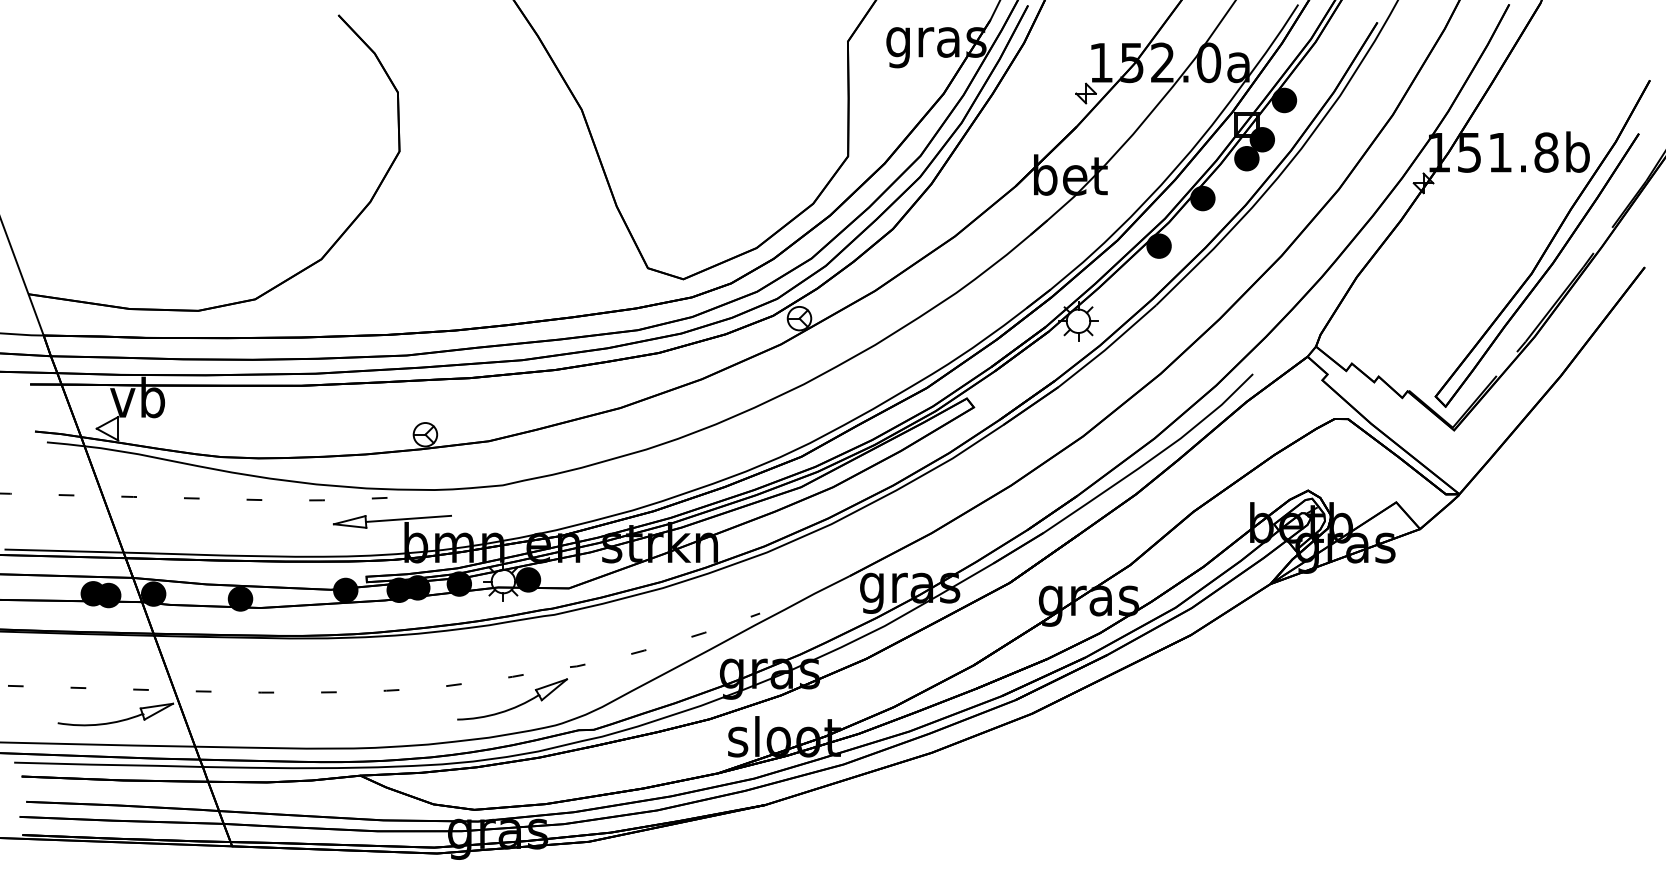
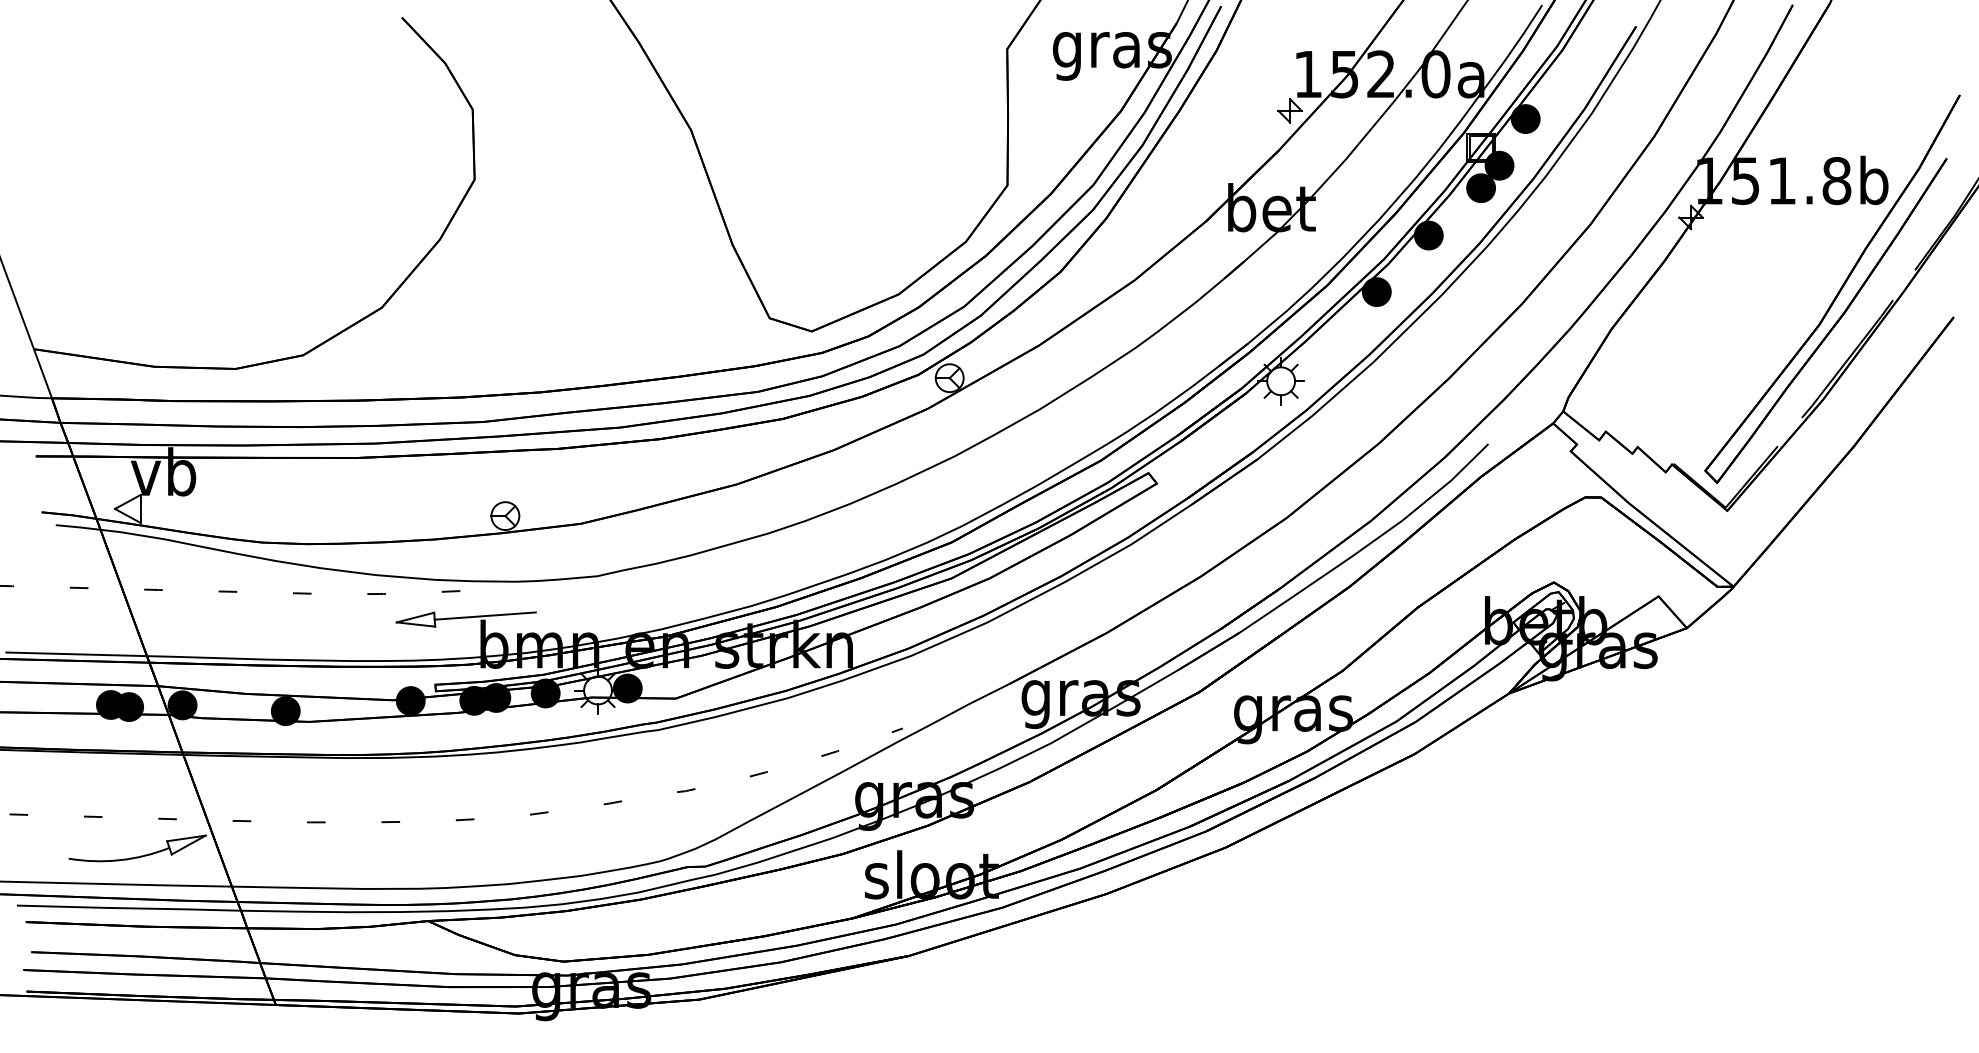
part: (515, 706) -> (612, 838), removed

